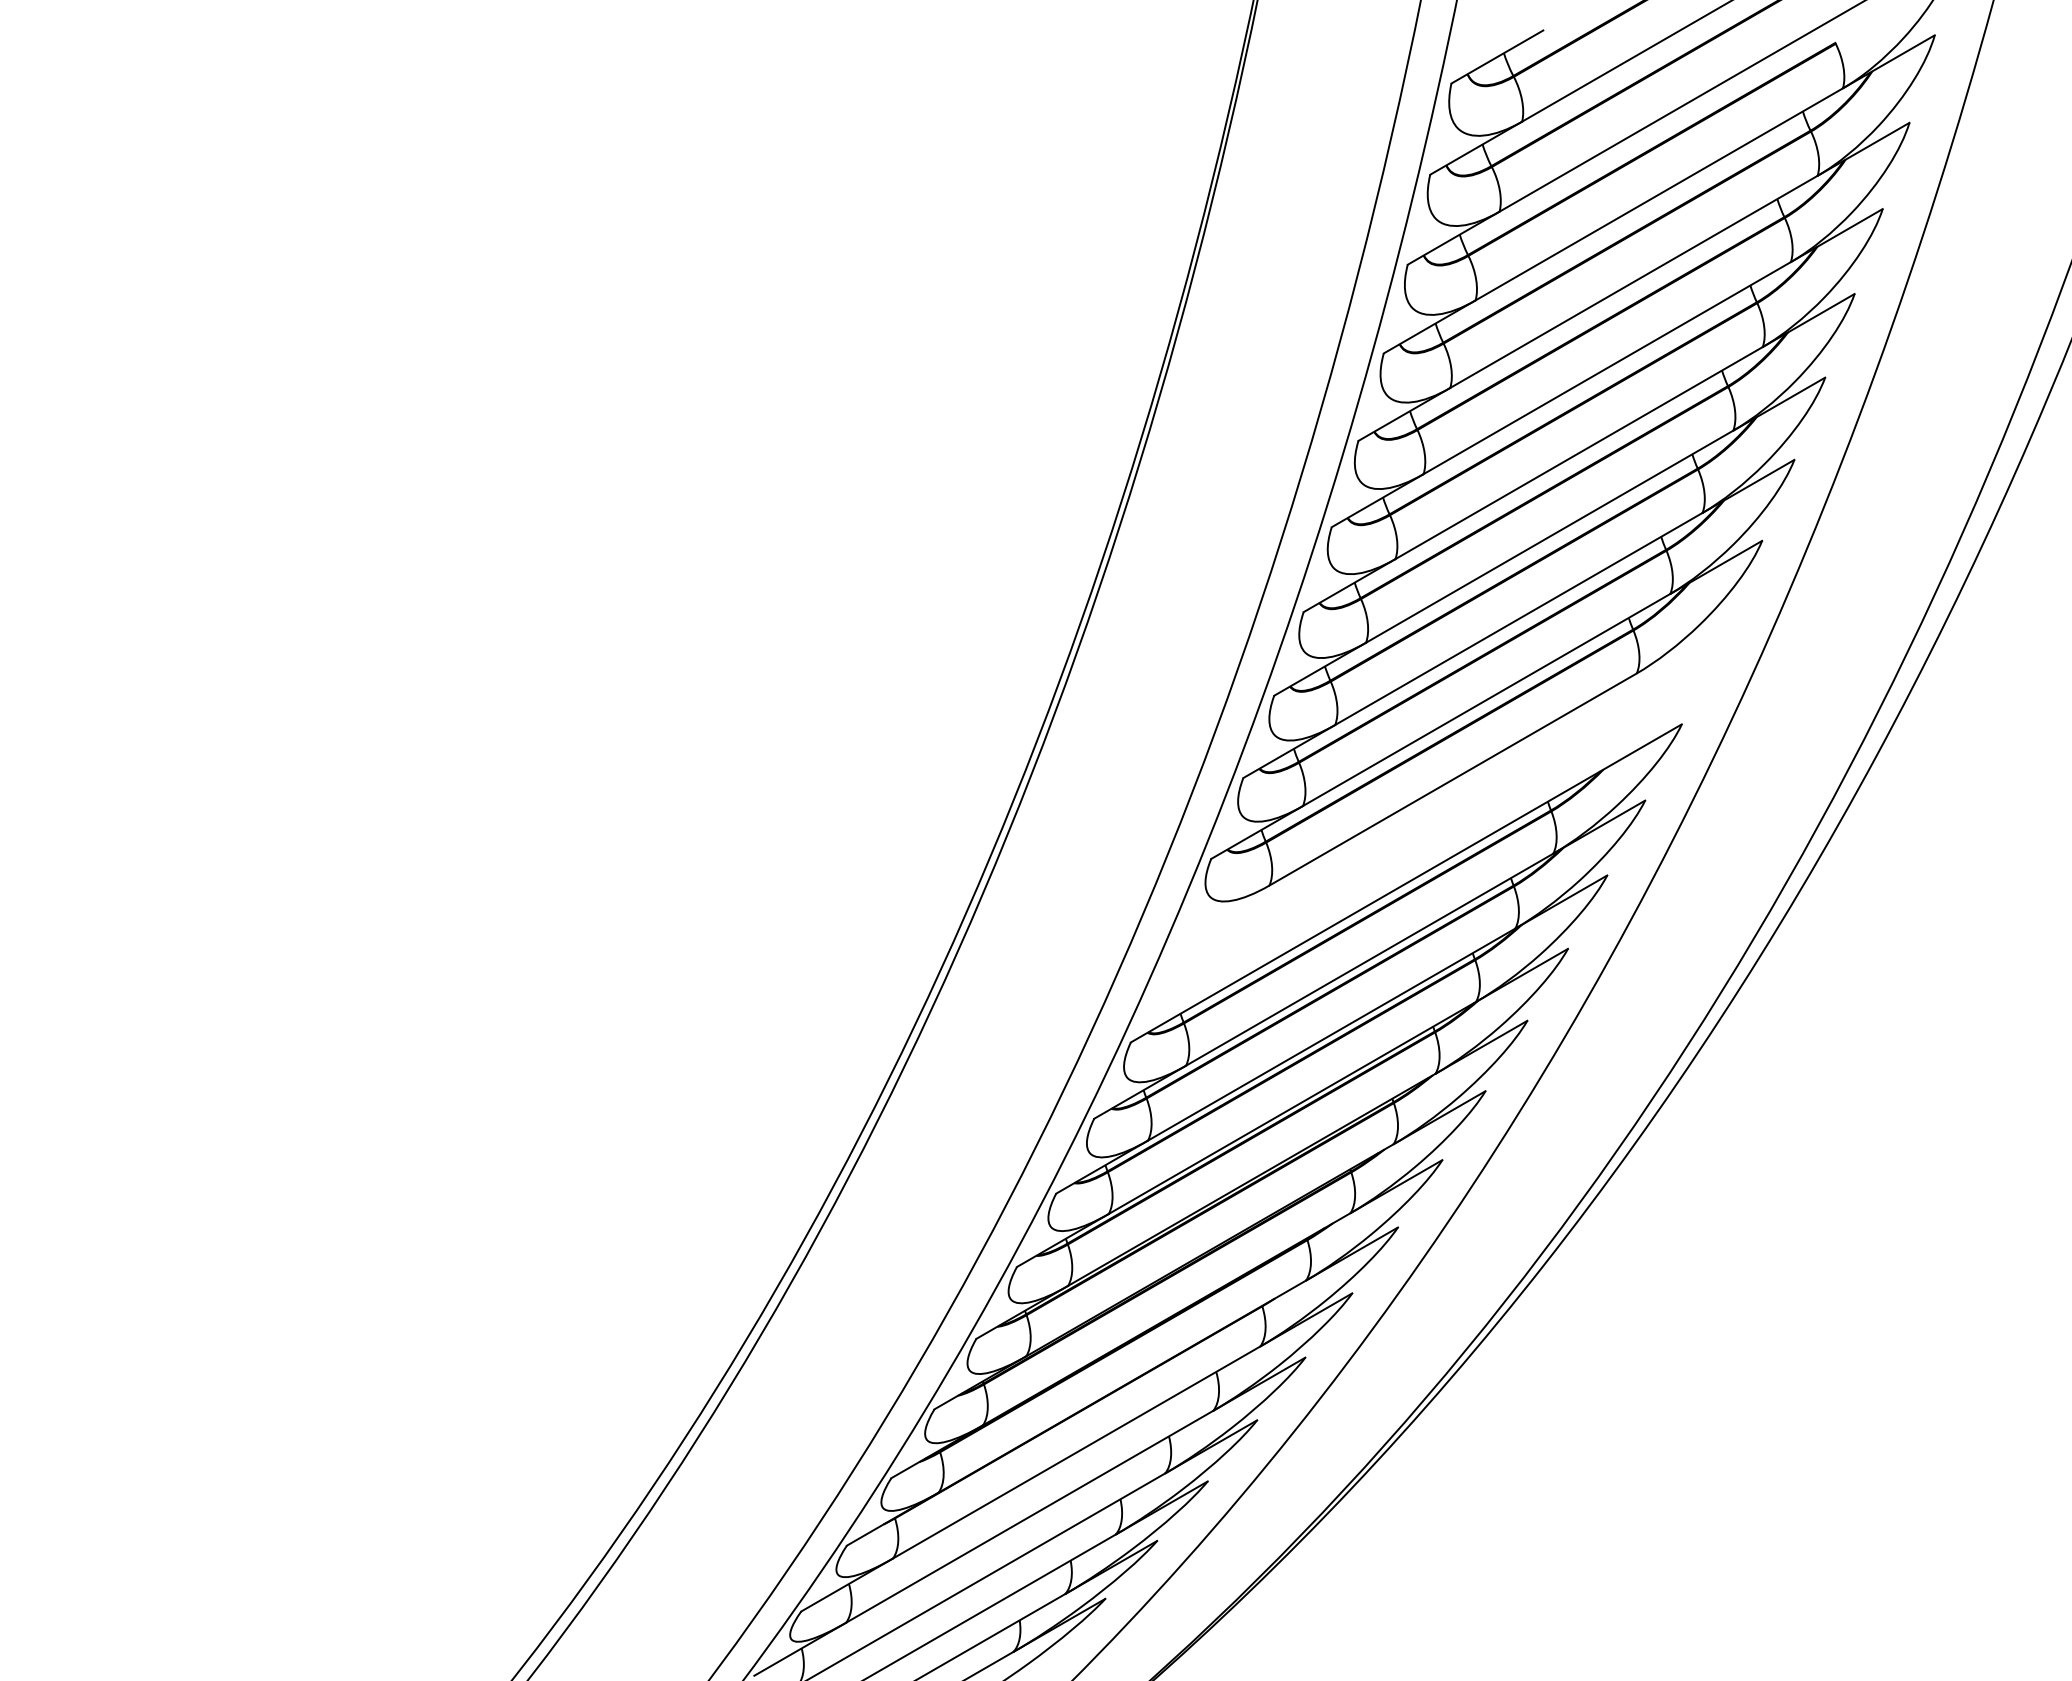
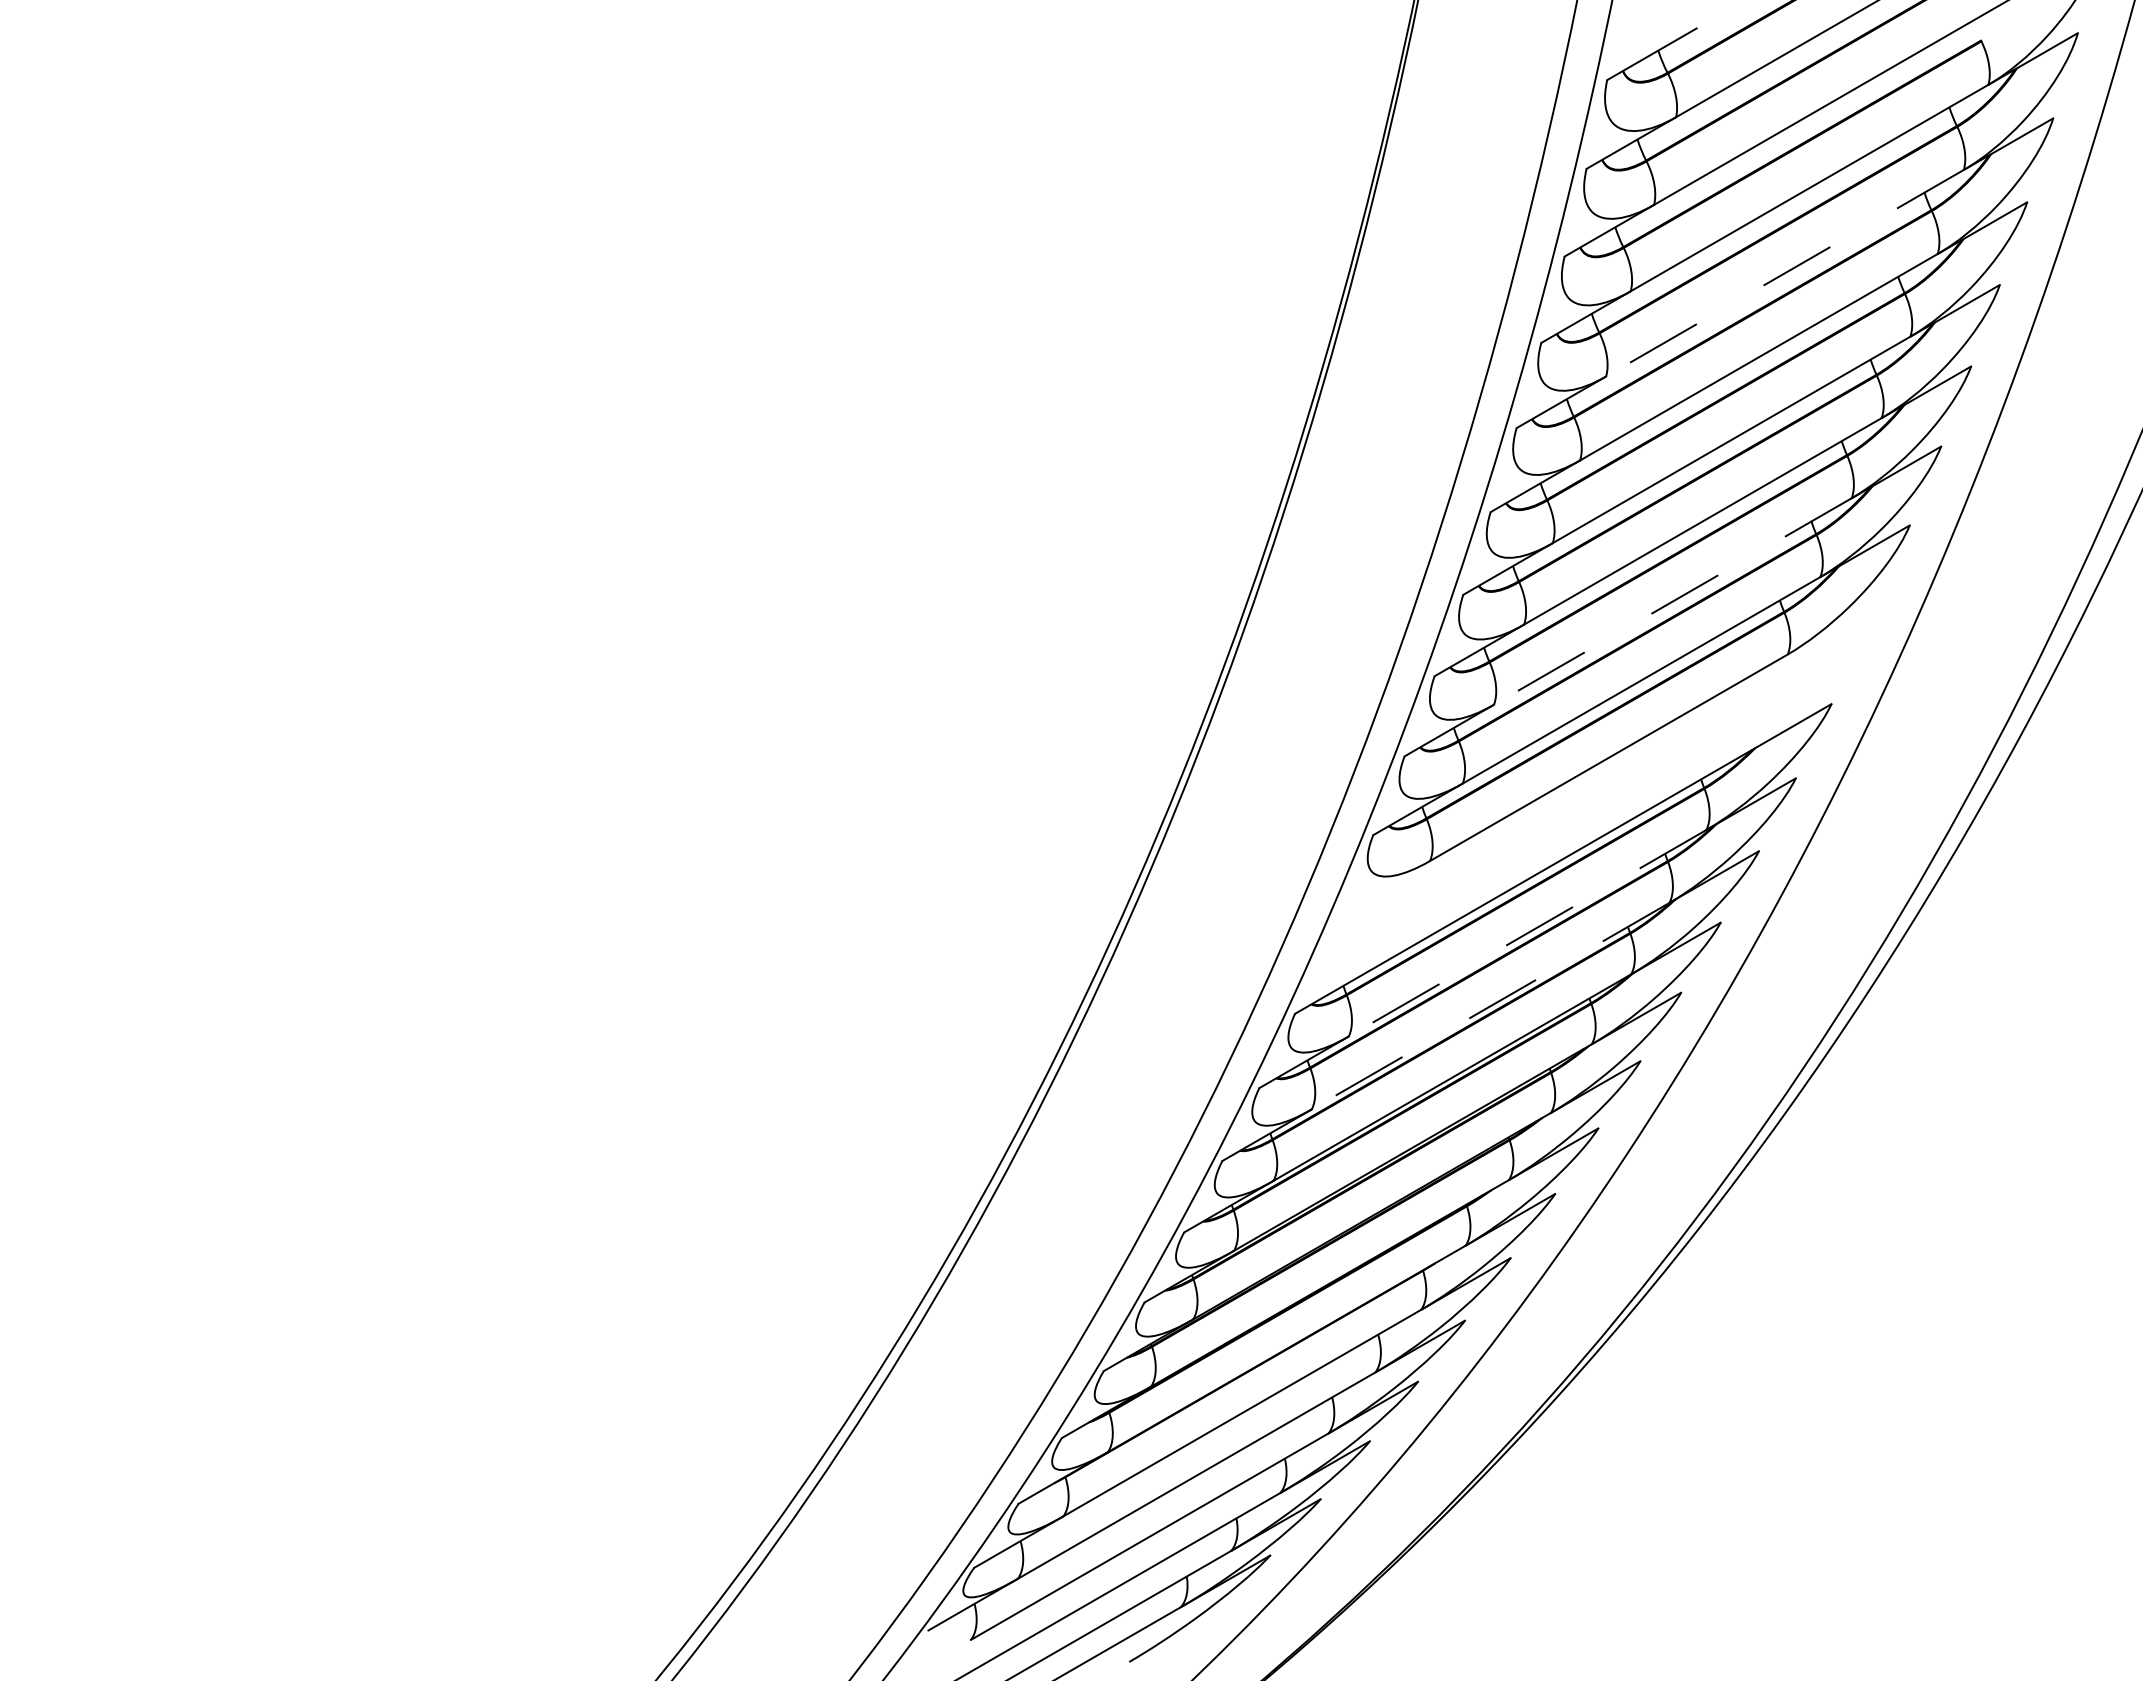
line: (1633, 282) -> (1784, 273), solid -> dashed
line: (1518, 618) -> (1672, 601), solid -> dashed
line: (1369, 959) -> (1527, 933), solid -> dashed
line: (1331, 1034) -> (1490, 1006), solid -> dashed

